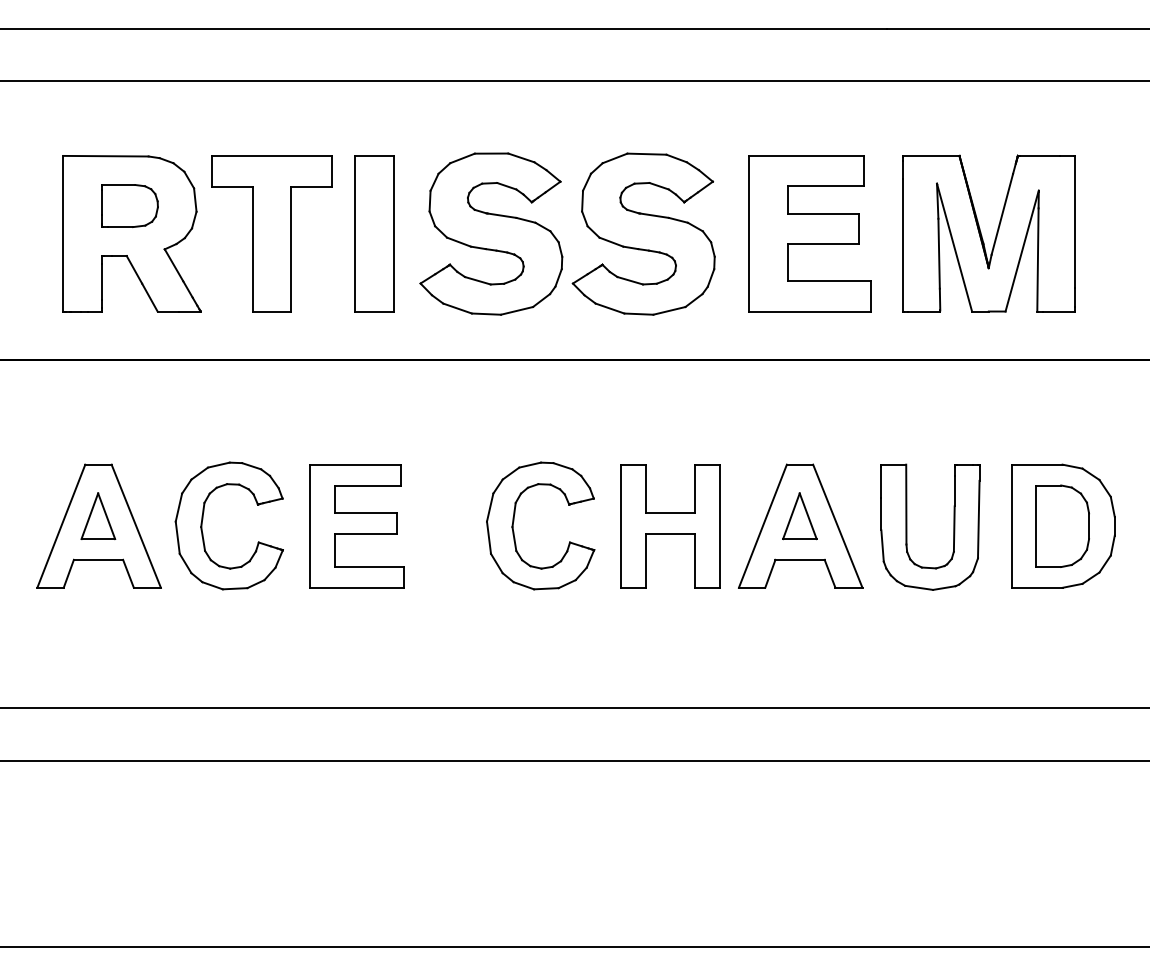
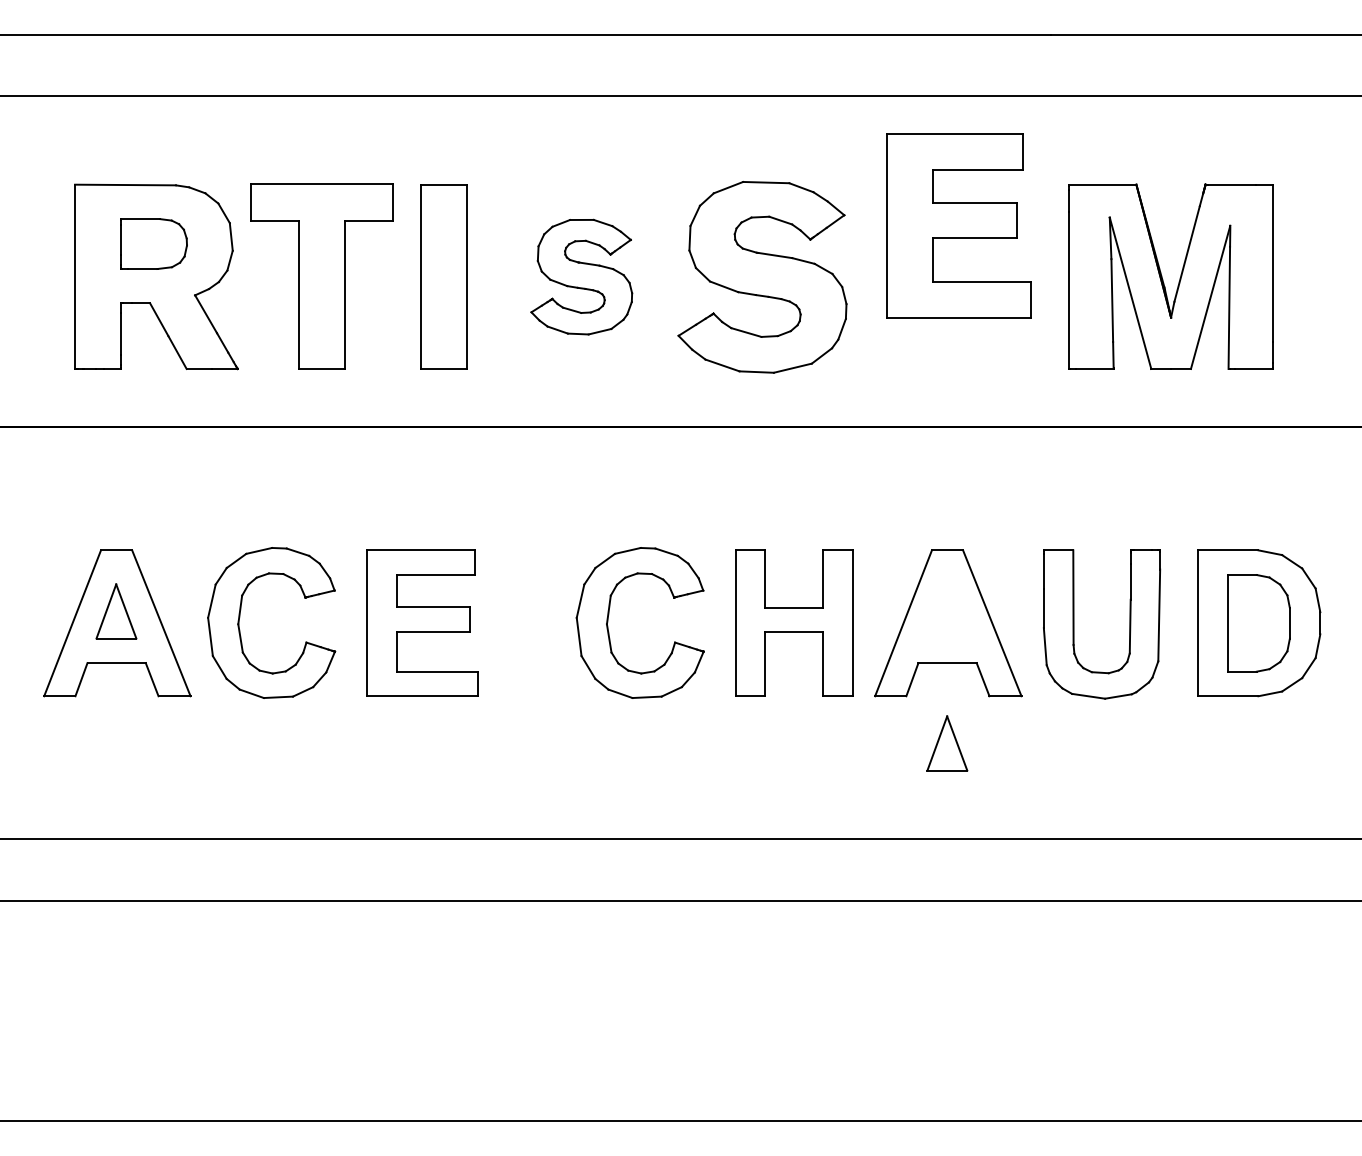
part: (490, 233) -> (581, 276), size x0.6
part: (809, 233) -> (958, 225), moved
part: (800, 516) -> (947, 743), moved

